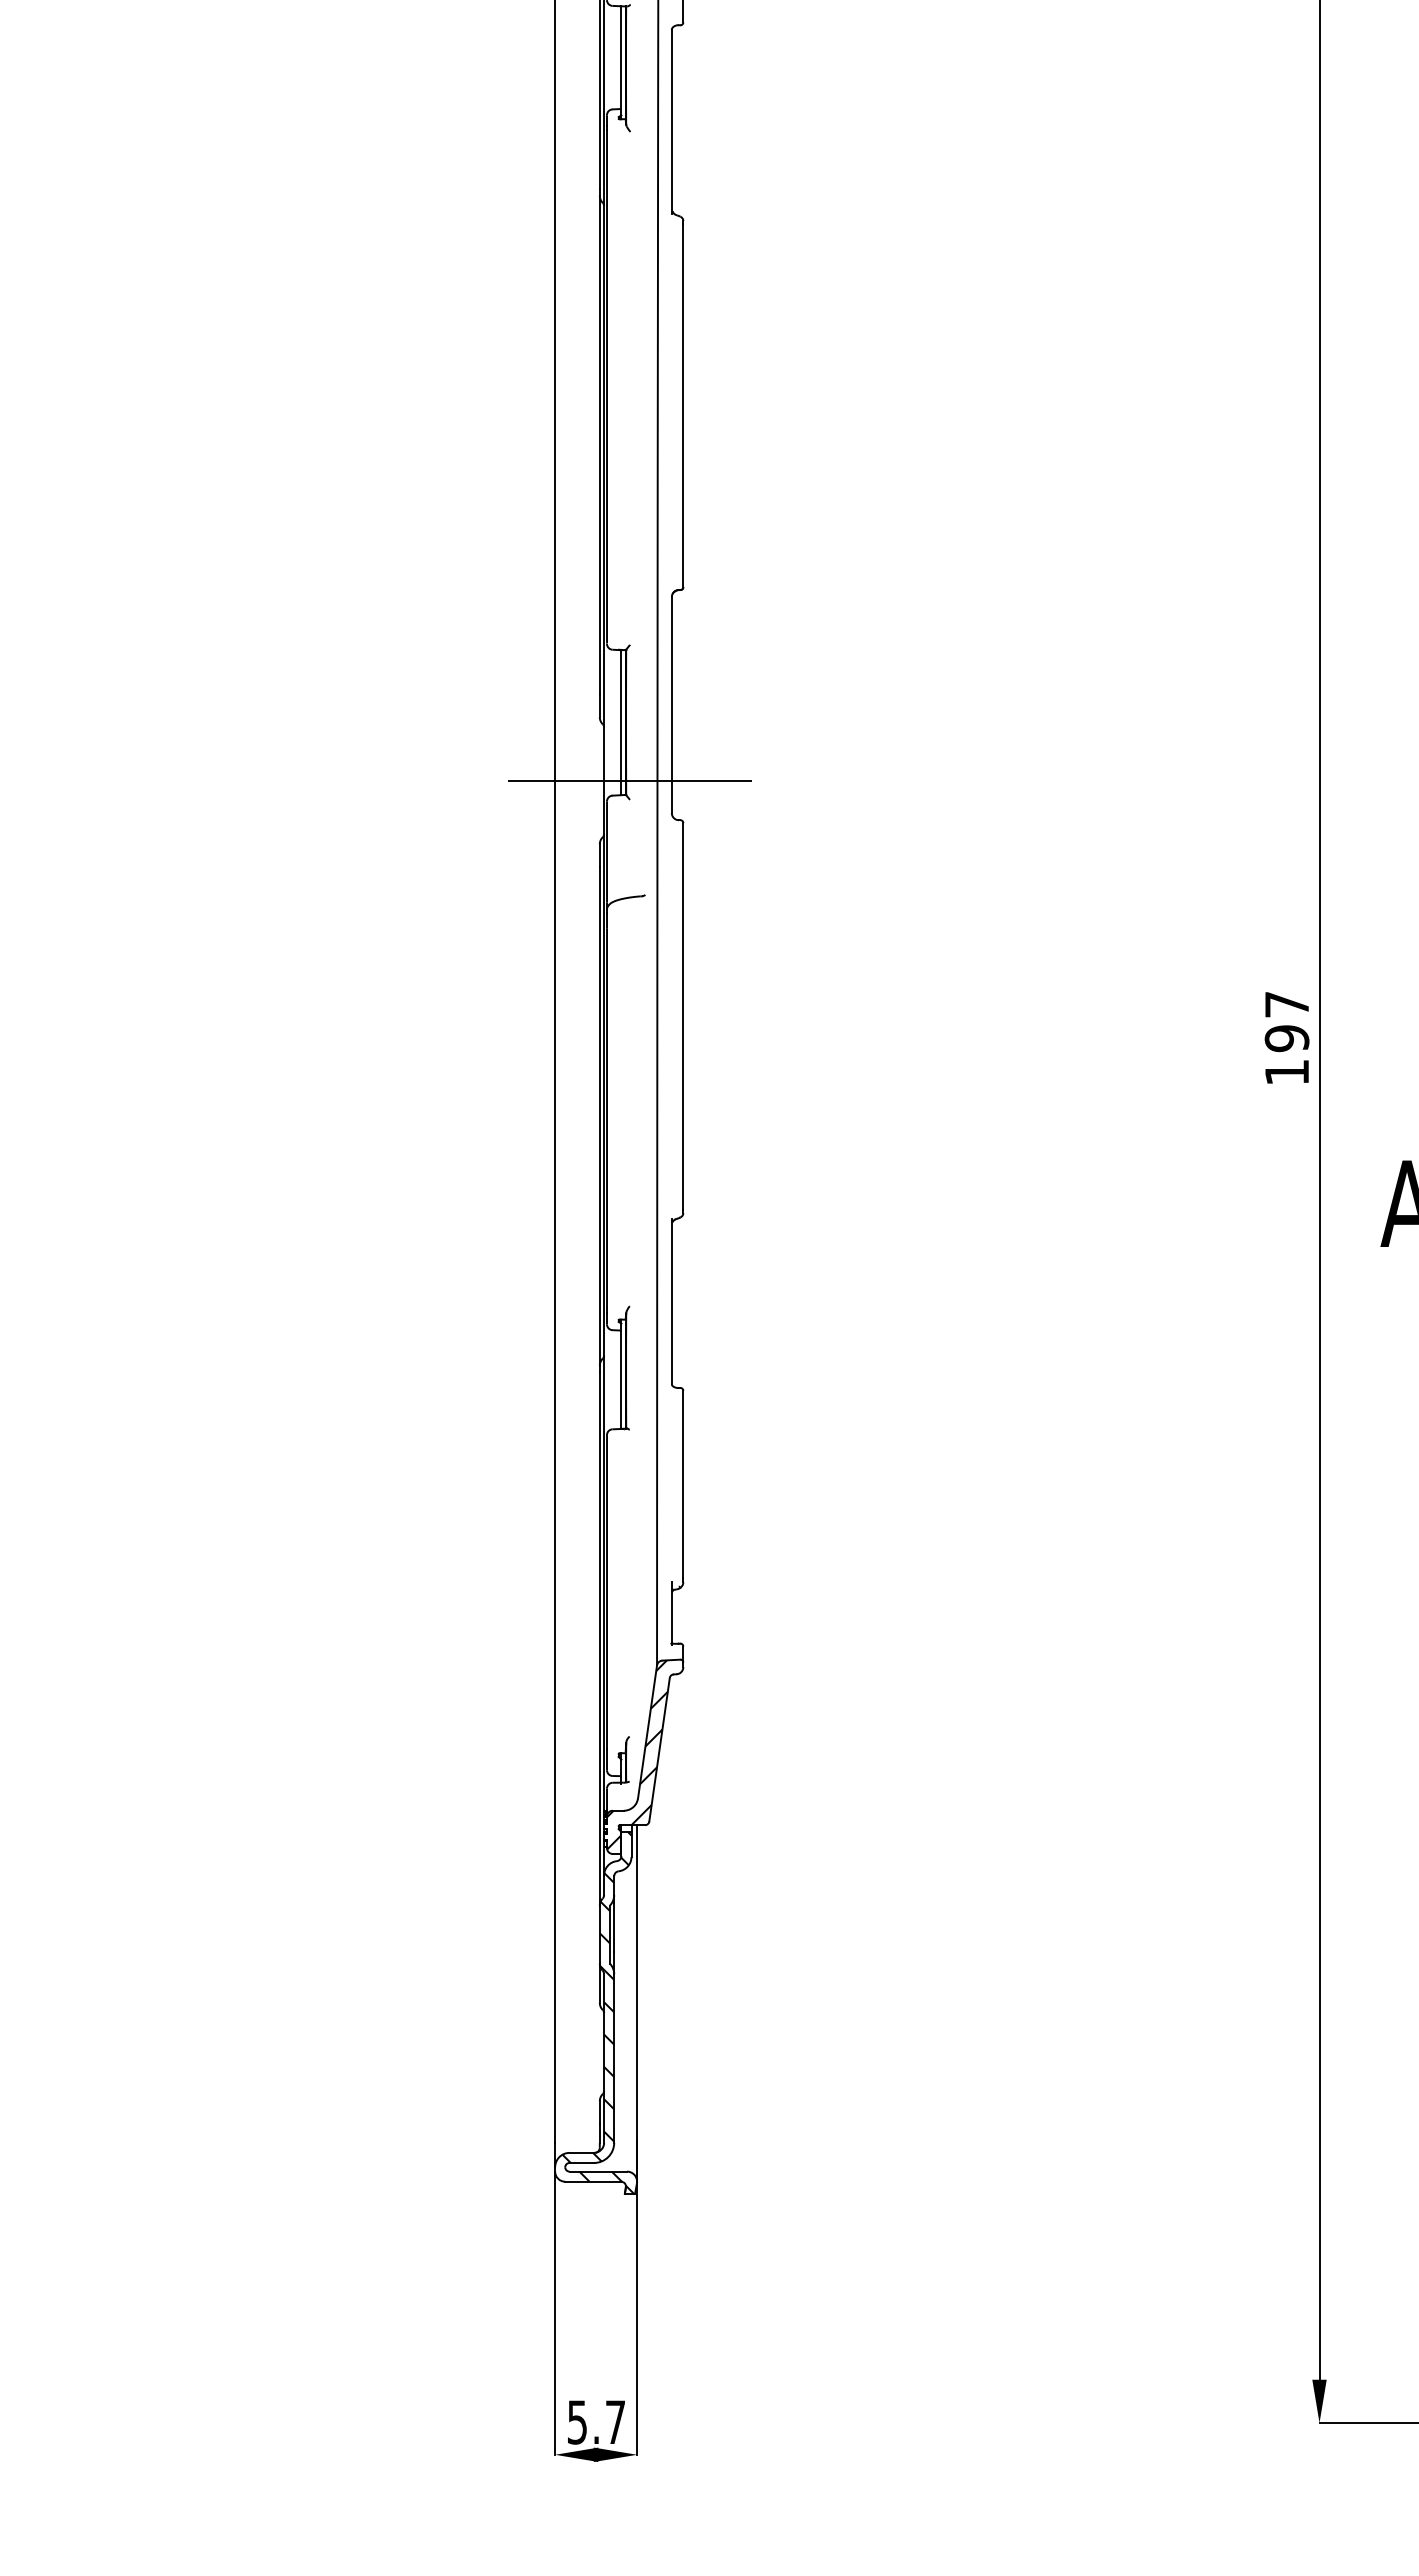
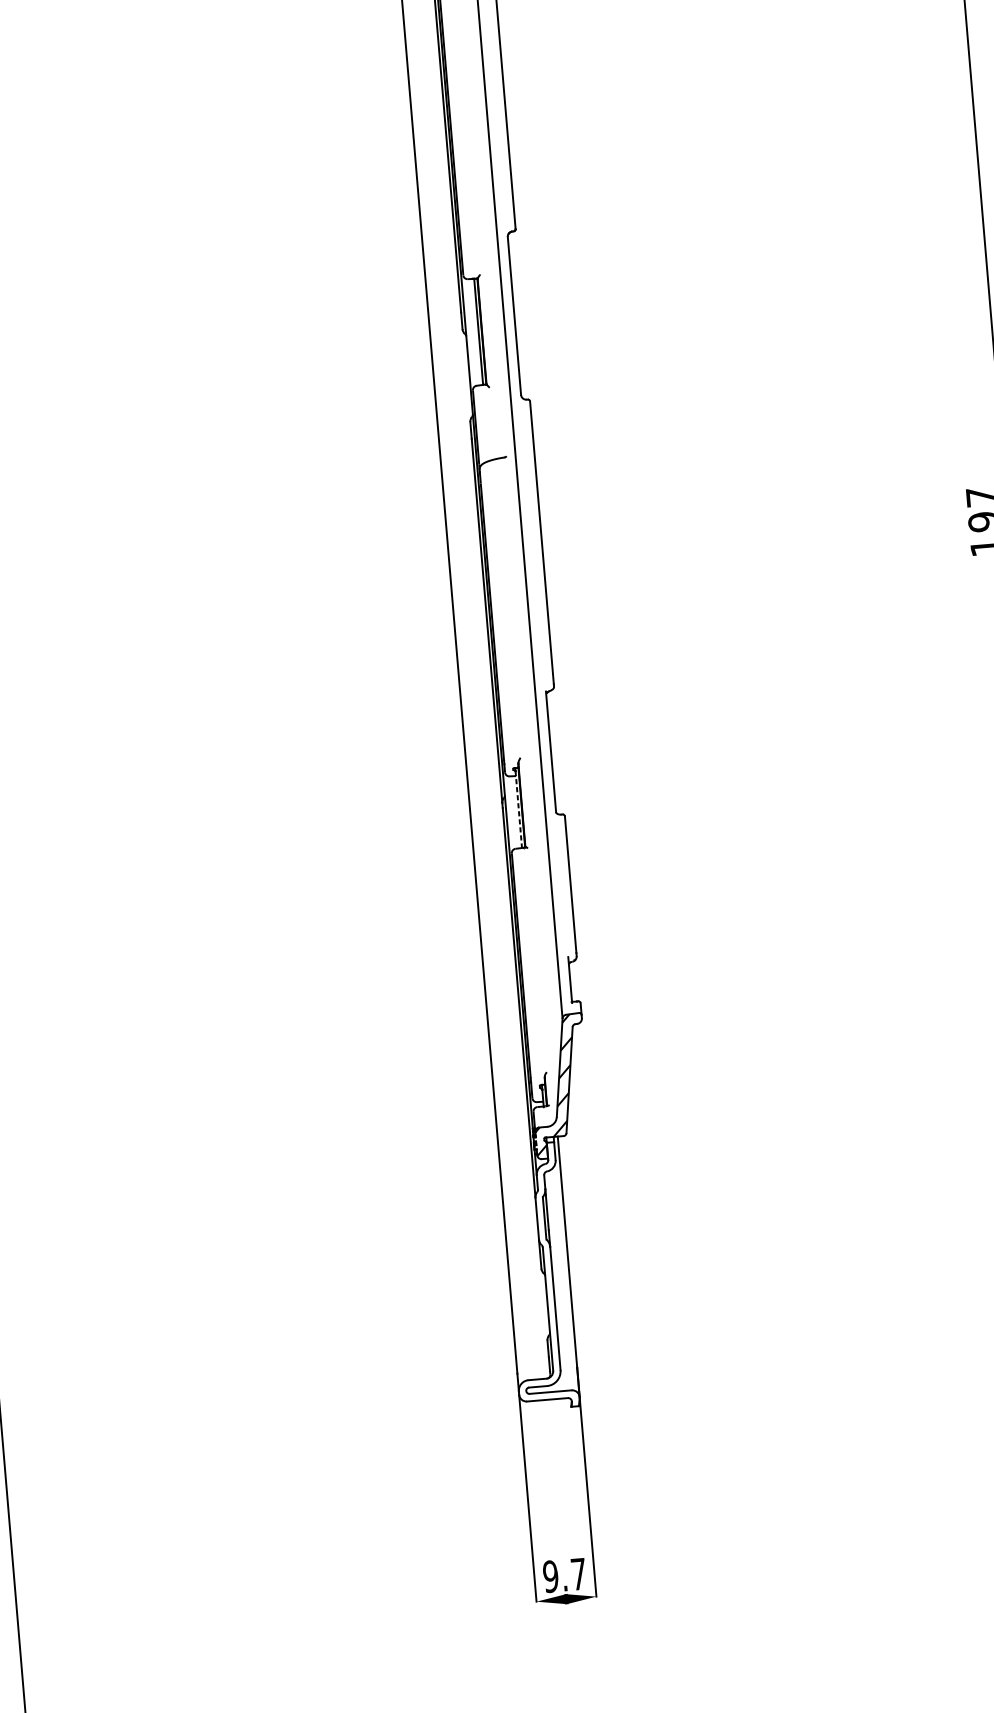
line: (629, 780) -> (488, 373), removed
line: (621, 1376) -> (518, 809), solid -> dashed
hatch: (598, 2012) -> (541, 1275), removed
text: (577, 2422) -> (550, 1576), 5.7 -> 9.7

